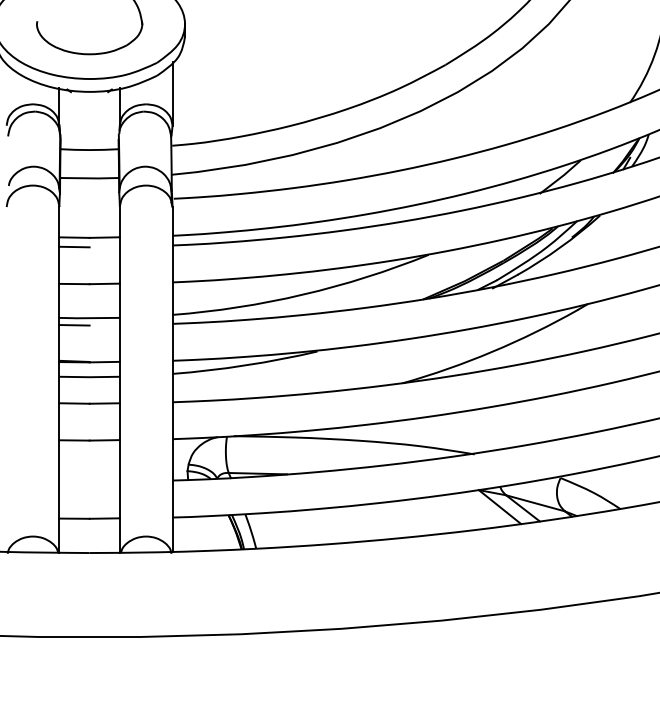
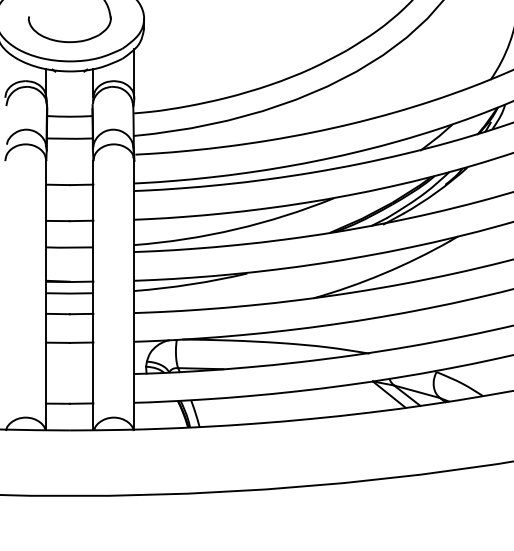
line: (74, 246) -> (58, 191), removed
line: (74, 325) -> (58, 253), removed

